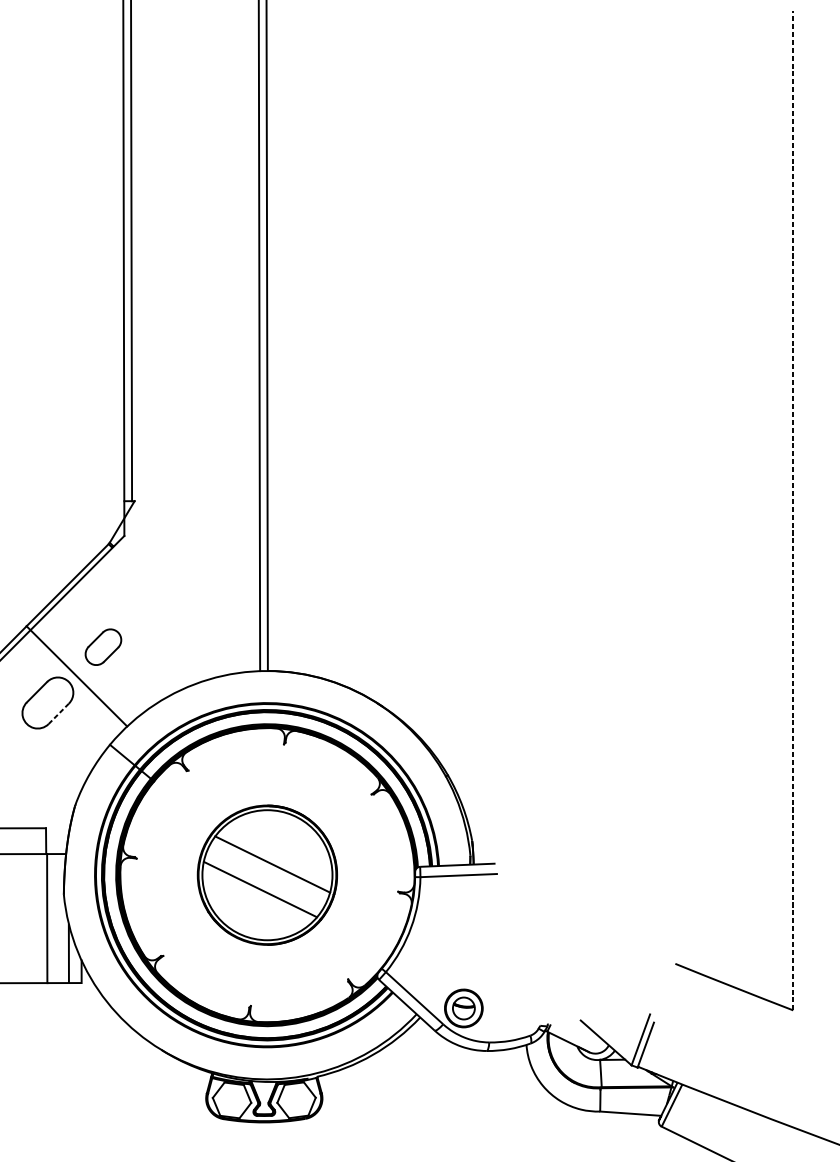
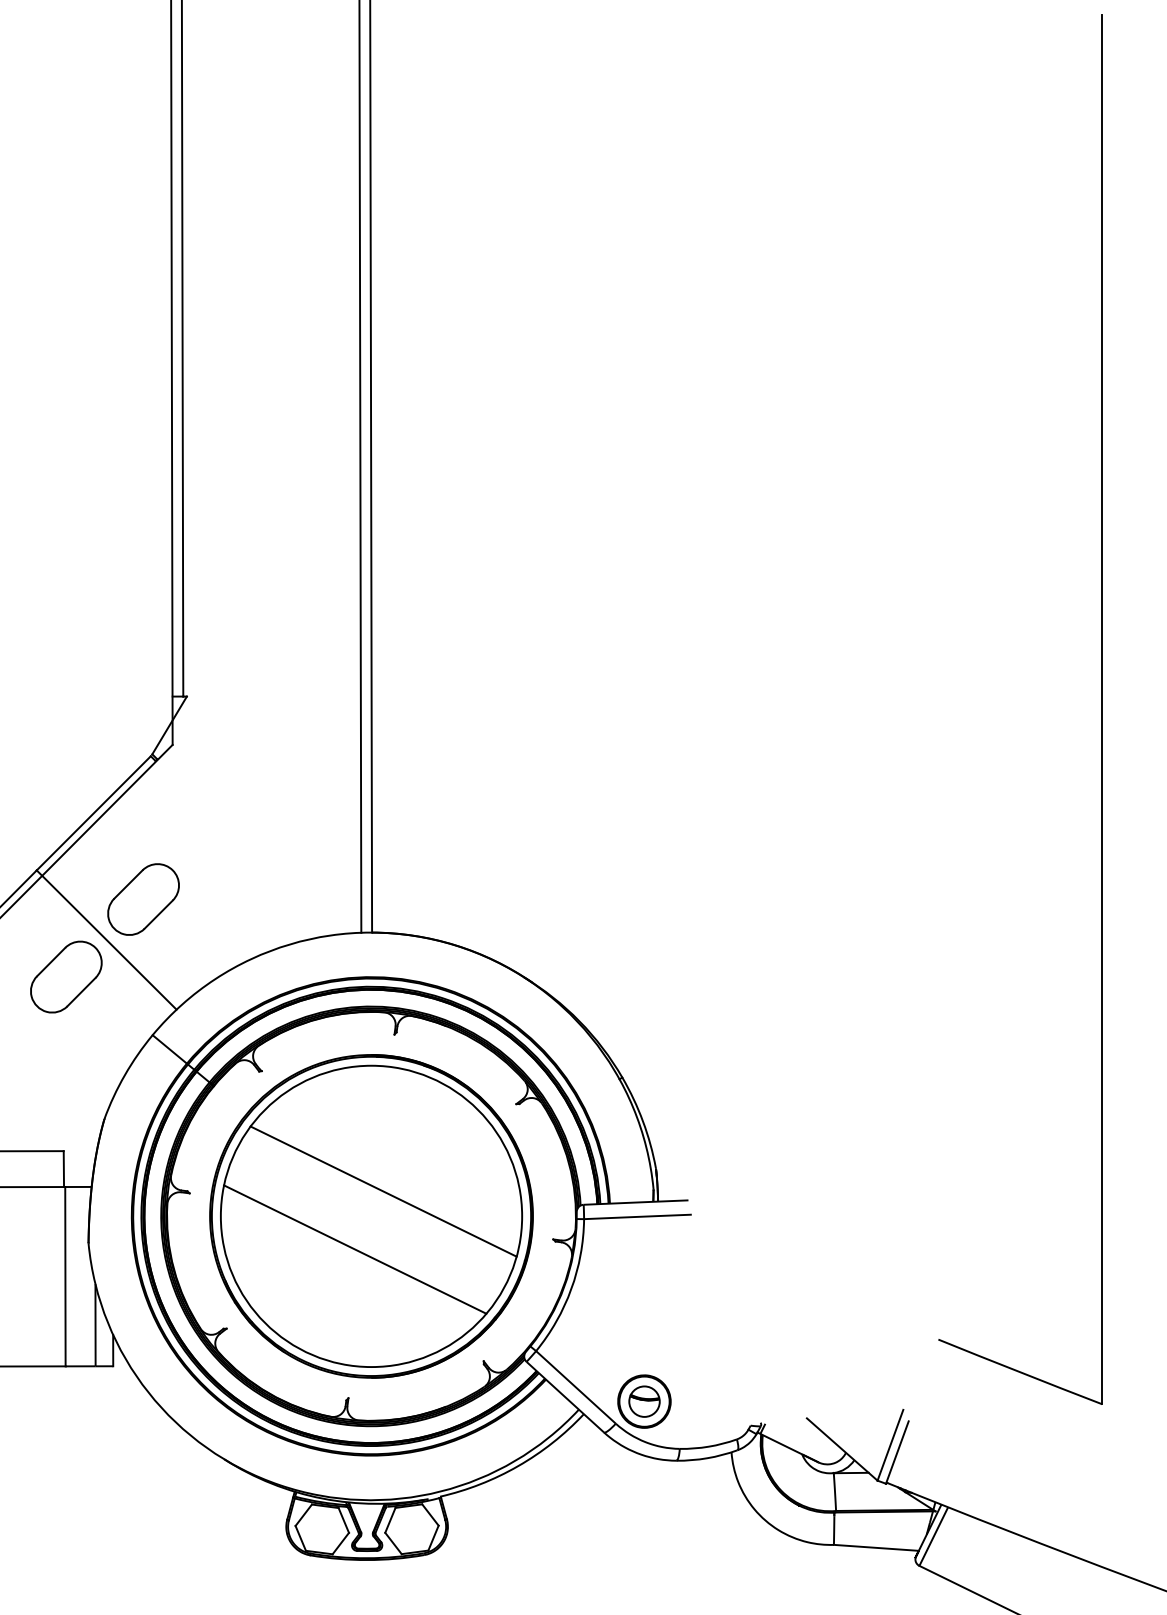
line: (793, 510) -> (1102, 709), dashed -> solid
part: (103, 647) -> (143, 899), size x1.43
line: (58, 714) -> (81, 992), dashed -> solid
part: (267, 875) -> (371, 1216), size x1.67

